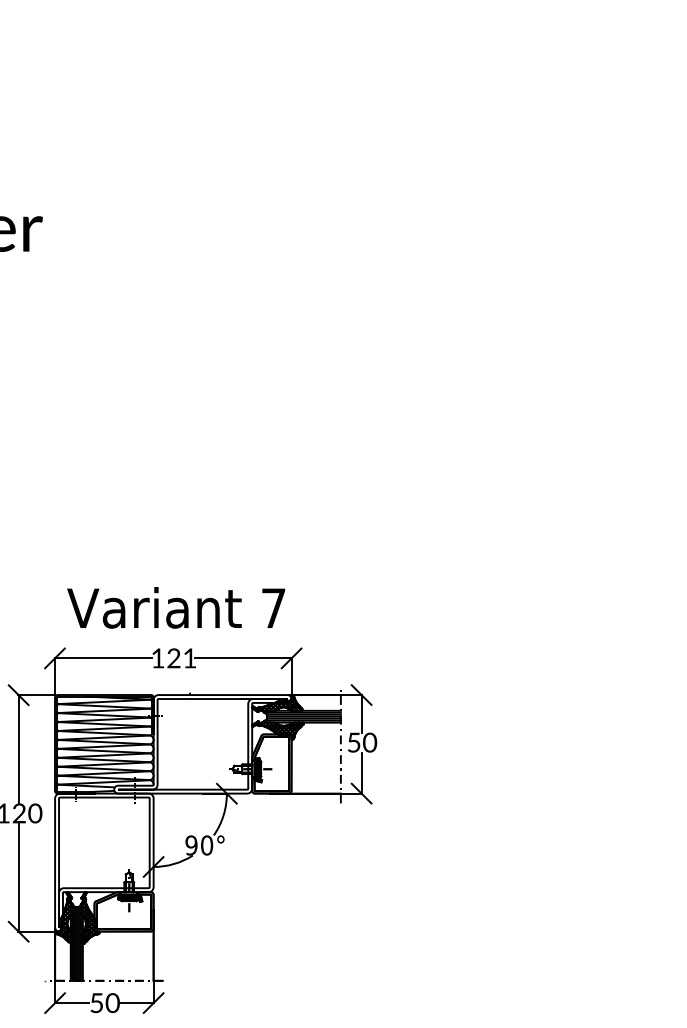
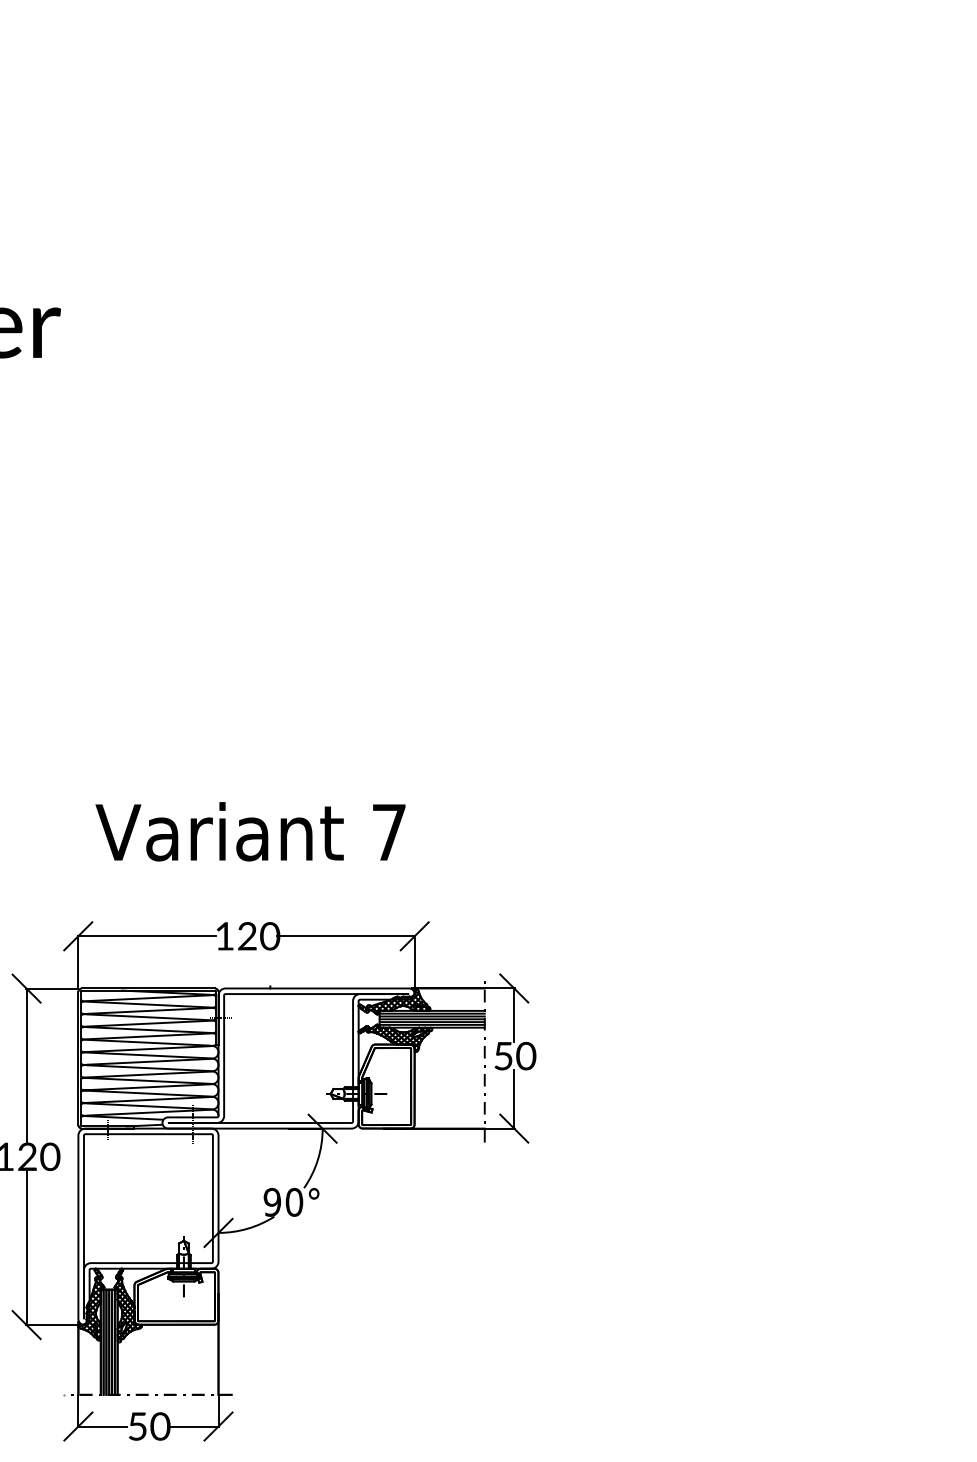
text: (176, 607) -> (251, 831), moved
text: (189, 658) -> (269, 936), 121 -> 120

